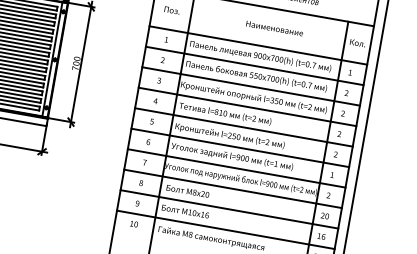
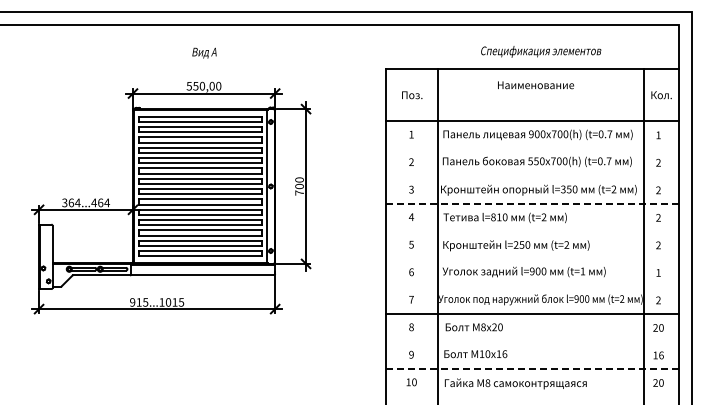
text: (274, 28) -> (535, 85), moved
line: (254, 65) -> (532, 148), removed
line: (251, 86) -> (532, 176), removed
line: (248, 107) -> (533, 203), solid -> dashed
line: (243, 127) -> (532, 231), removed
line: (240, 147) -> (532, 258), removed
line: (236, 168) -> (532, 286), removed
line: (229, 209) -> (532, 341), removed
line: (226, 229) -> (533, 368), solid -> dashed

